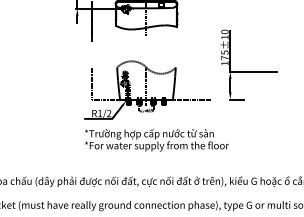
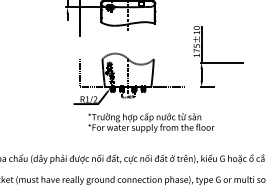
text: (156, 140) -> (150, 123), moved

